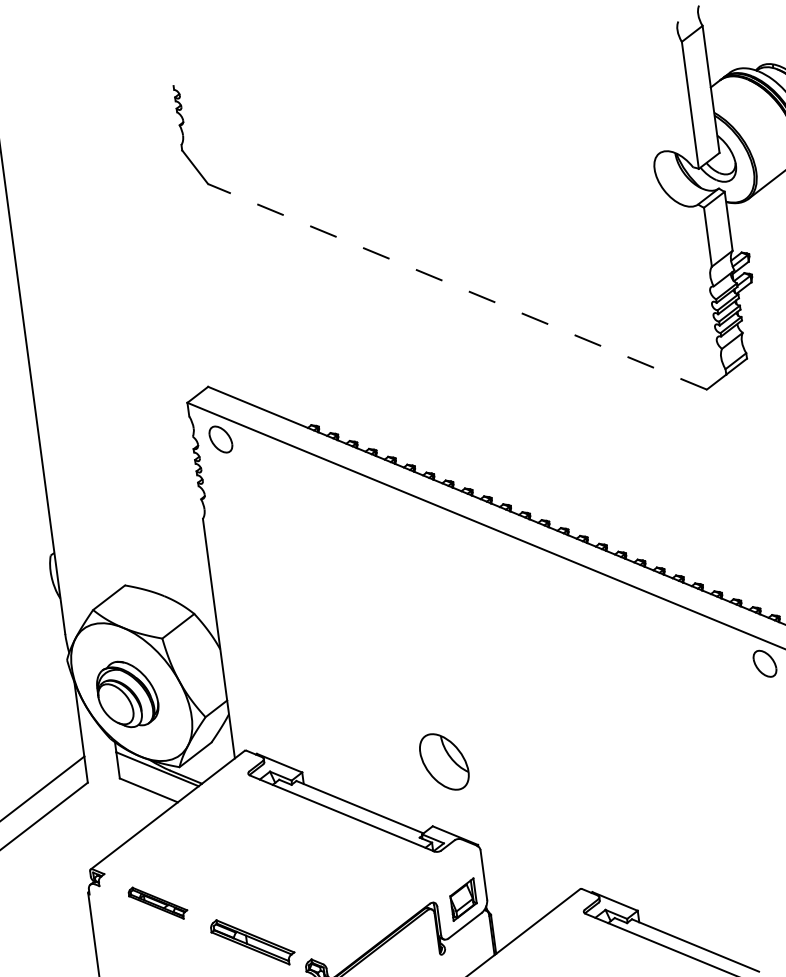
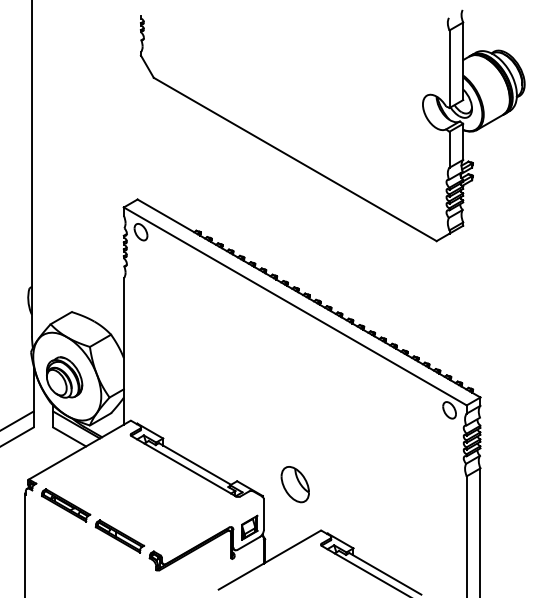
line: (456, 287) -> (294, 159), dashed -> solid
part: (443, 762) -> (294, 484), moved
part: (158, 903) -> (66, 505), size x1.43

